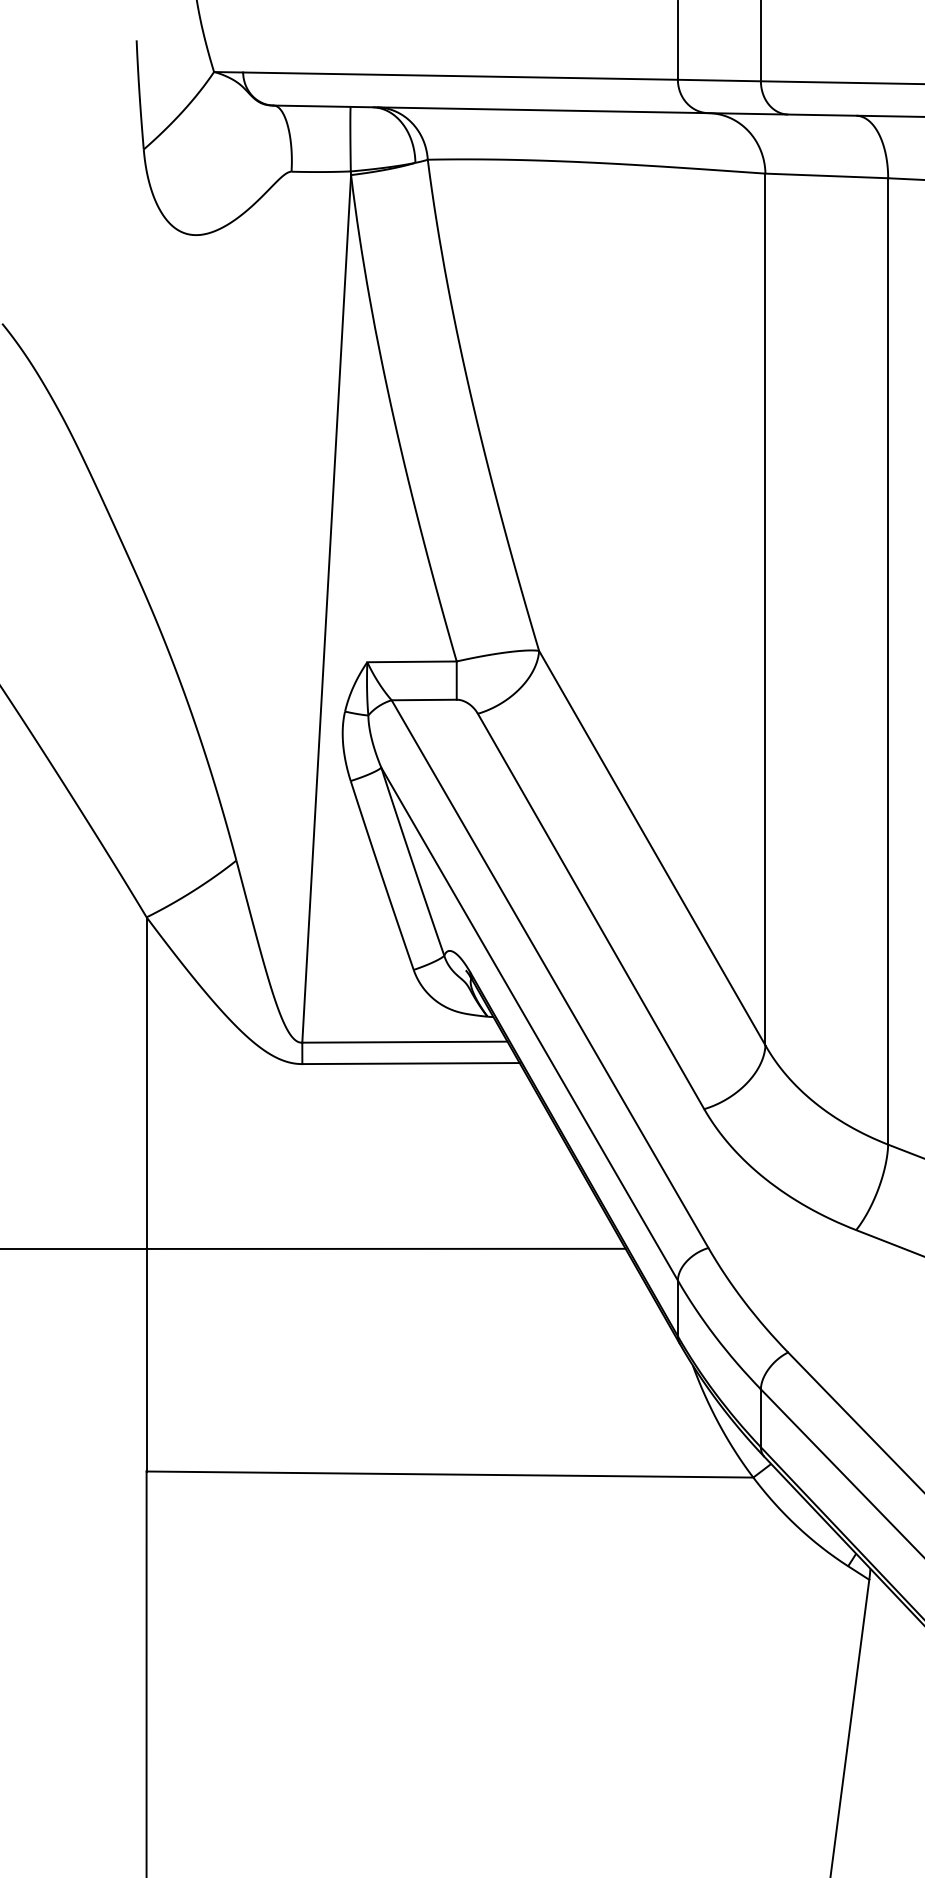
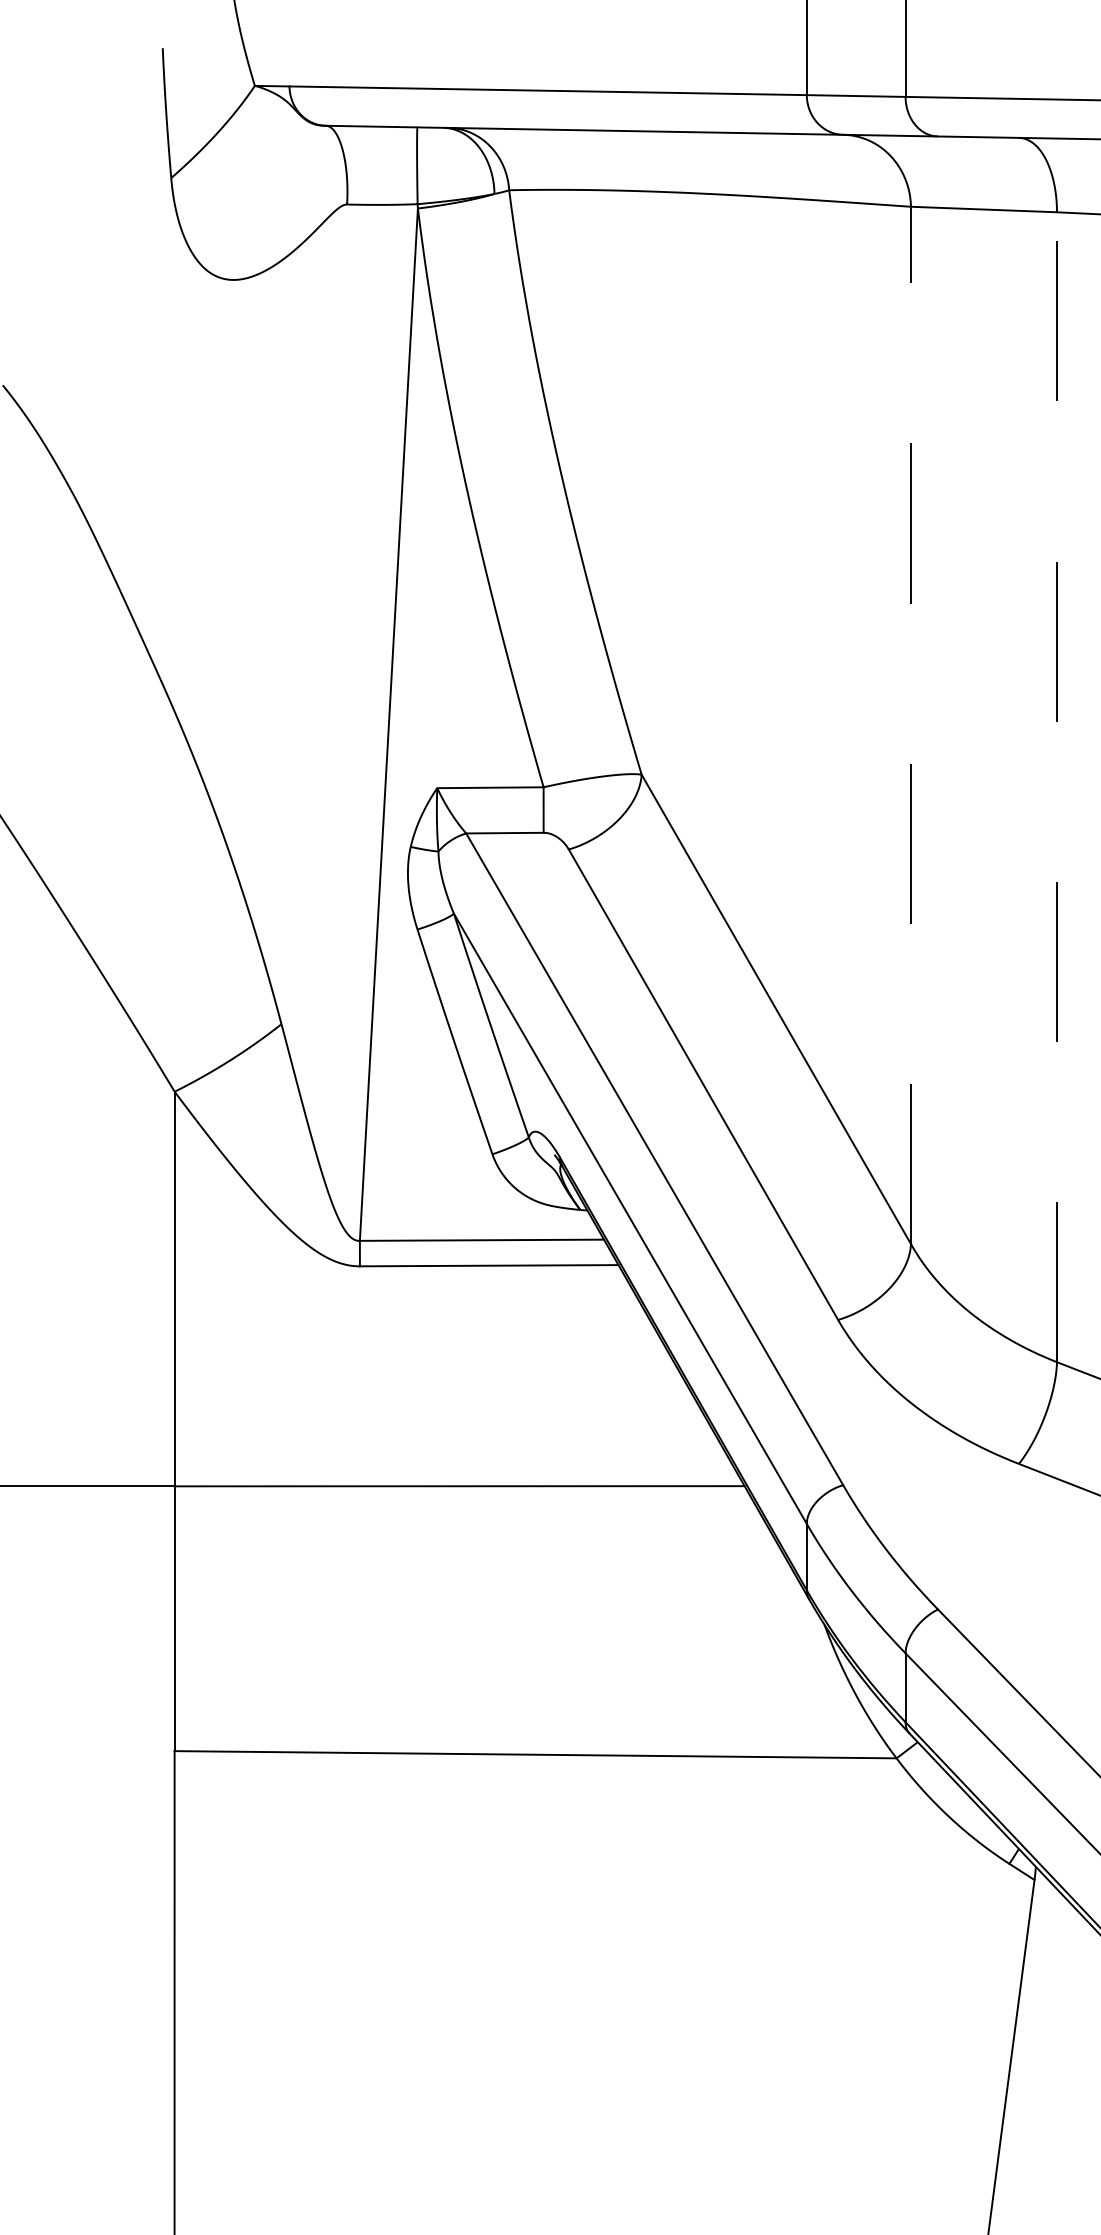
line: (765, 609) -> (910, 725), solid -> dashed
line: (888, 661) -> (1057, 787), solid -> dashed

